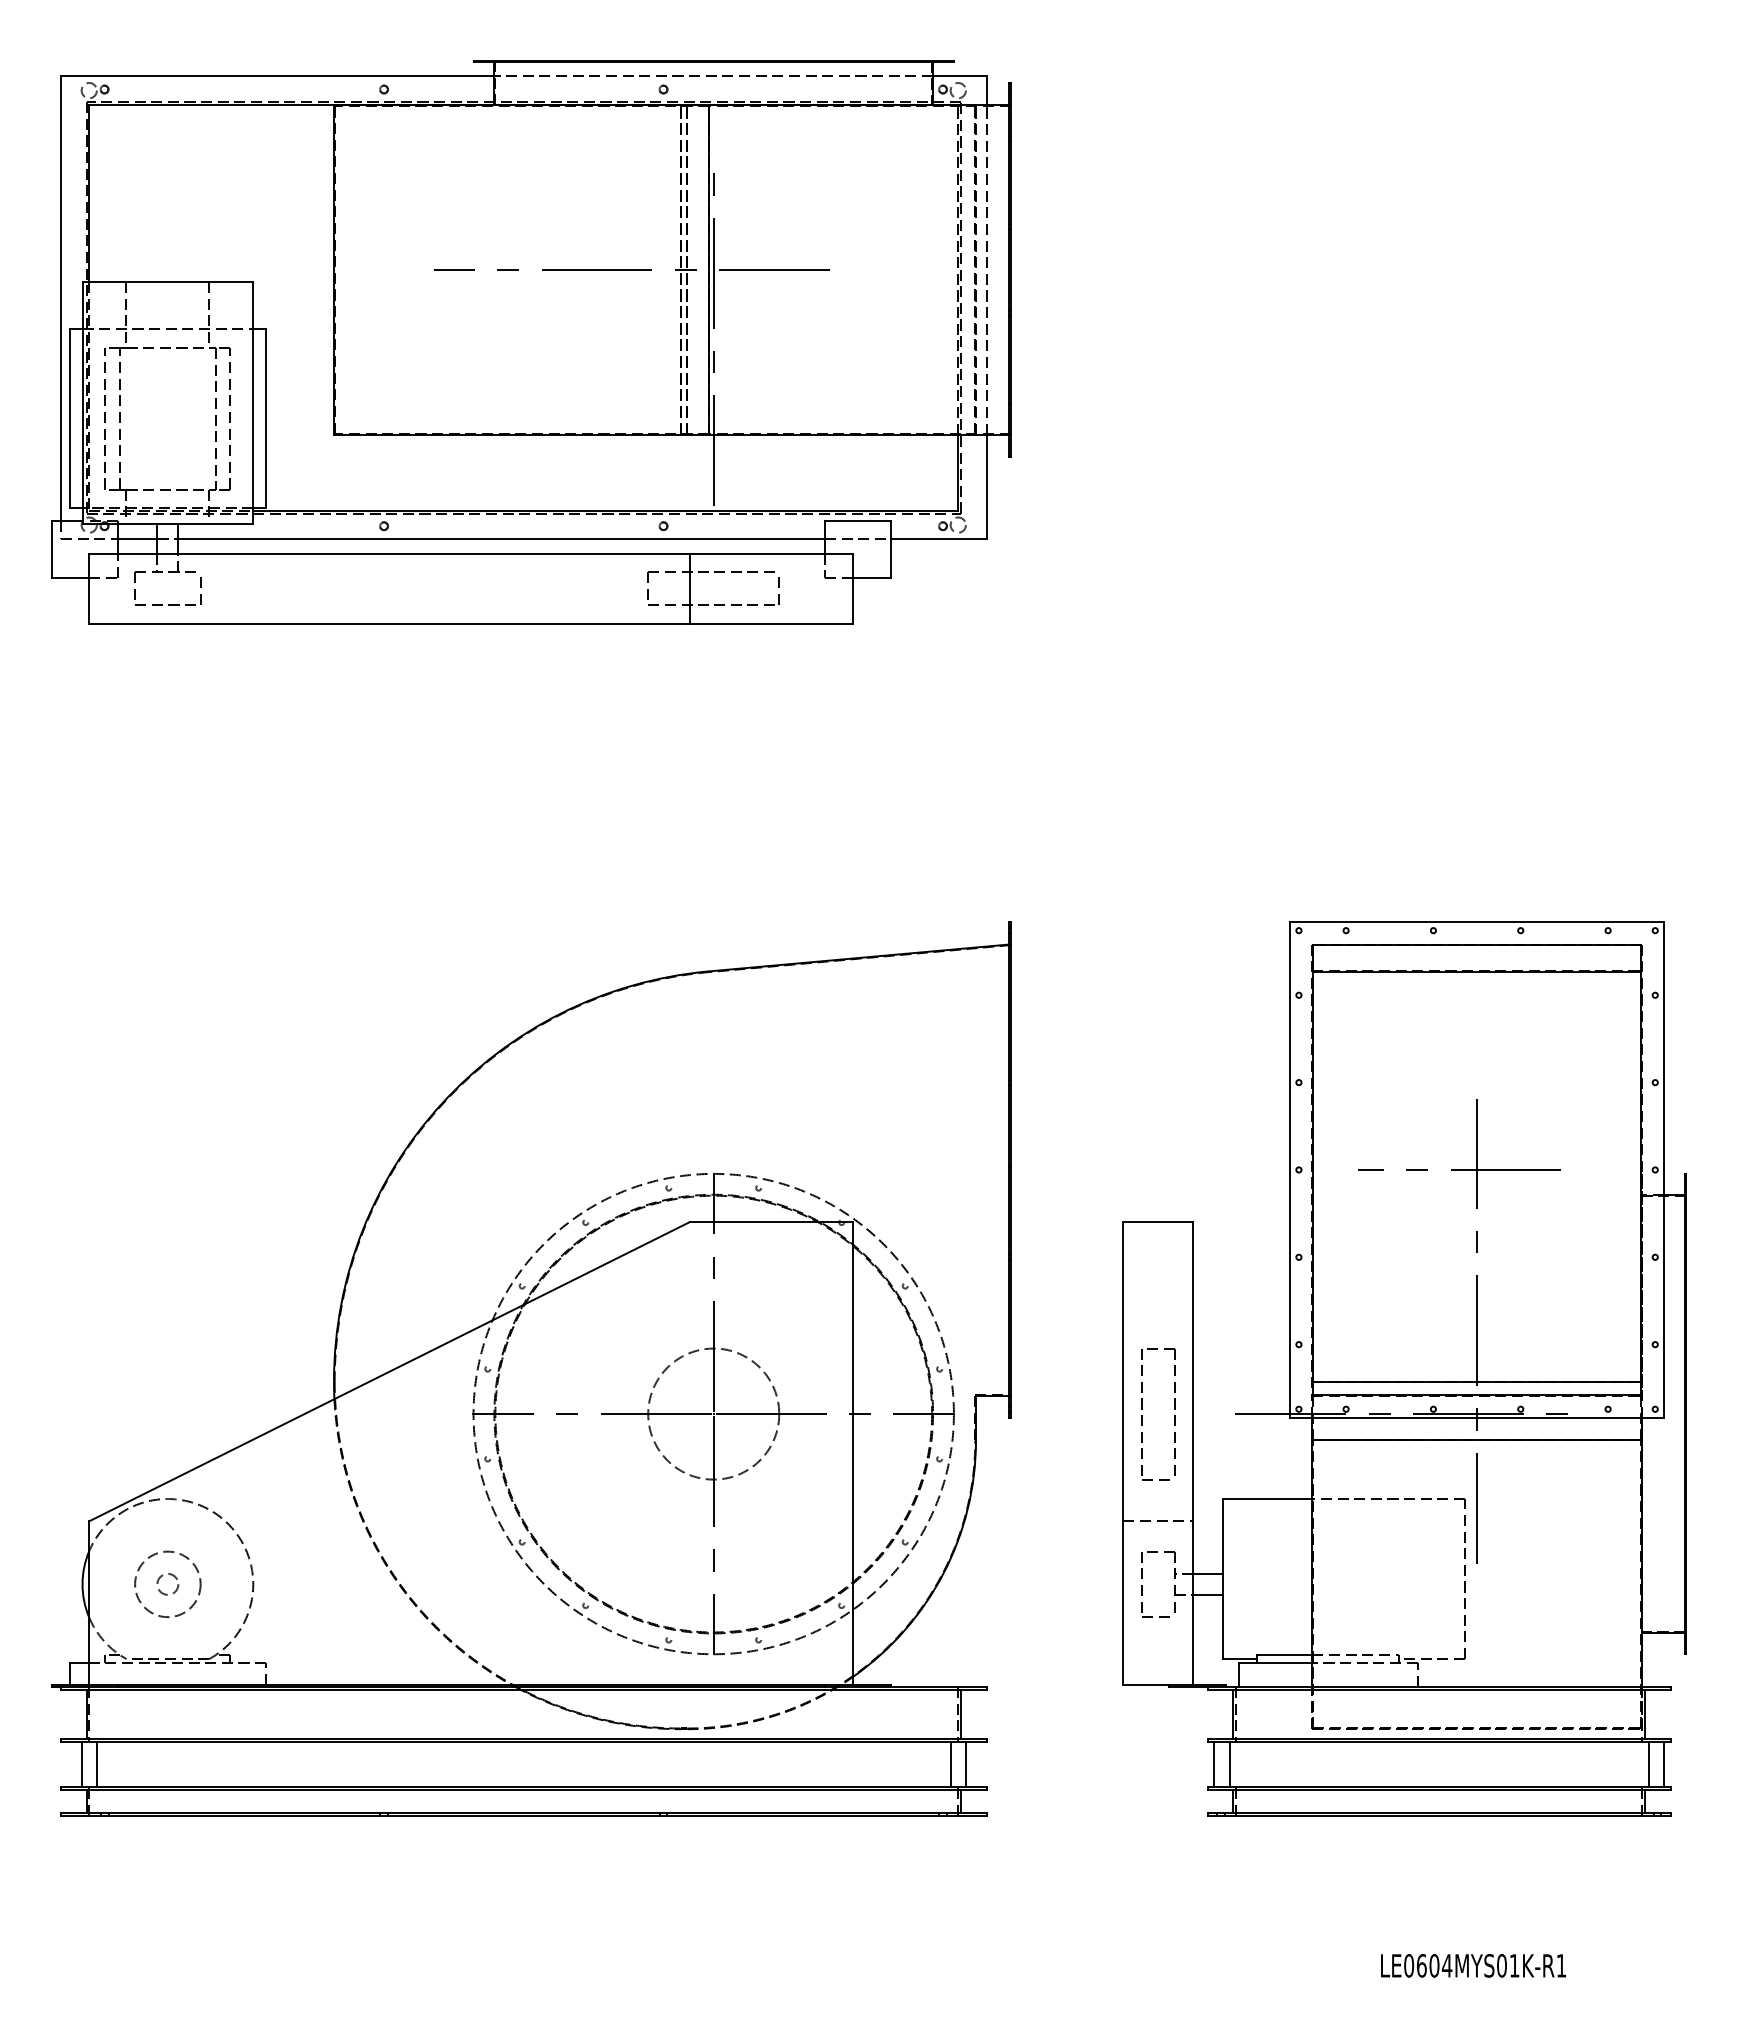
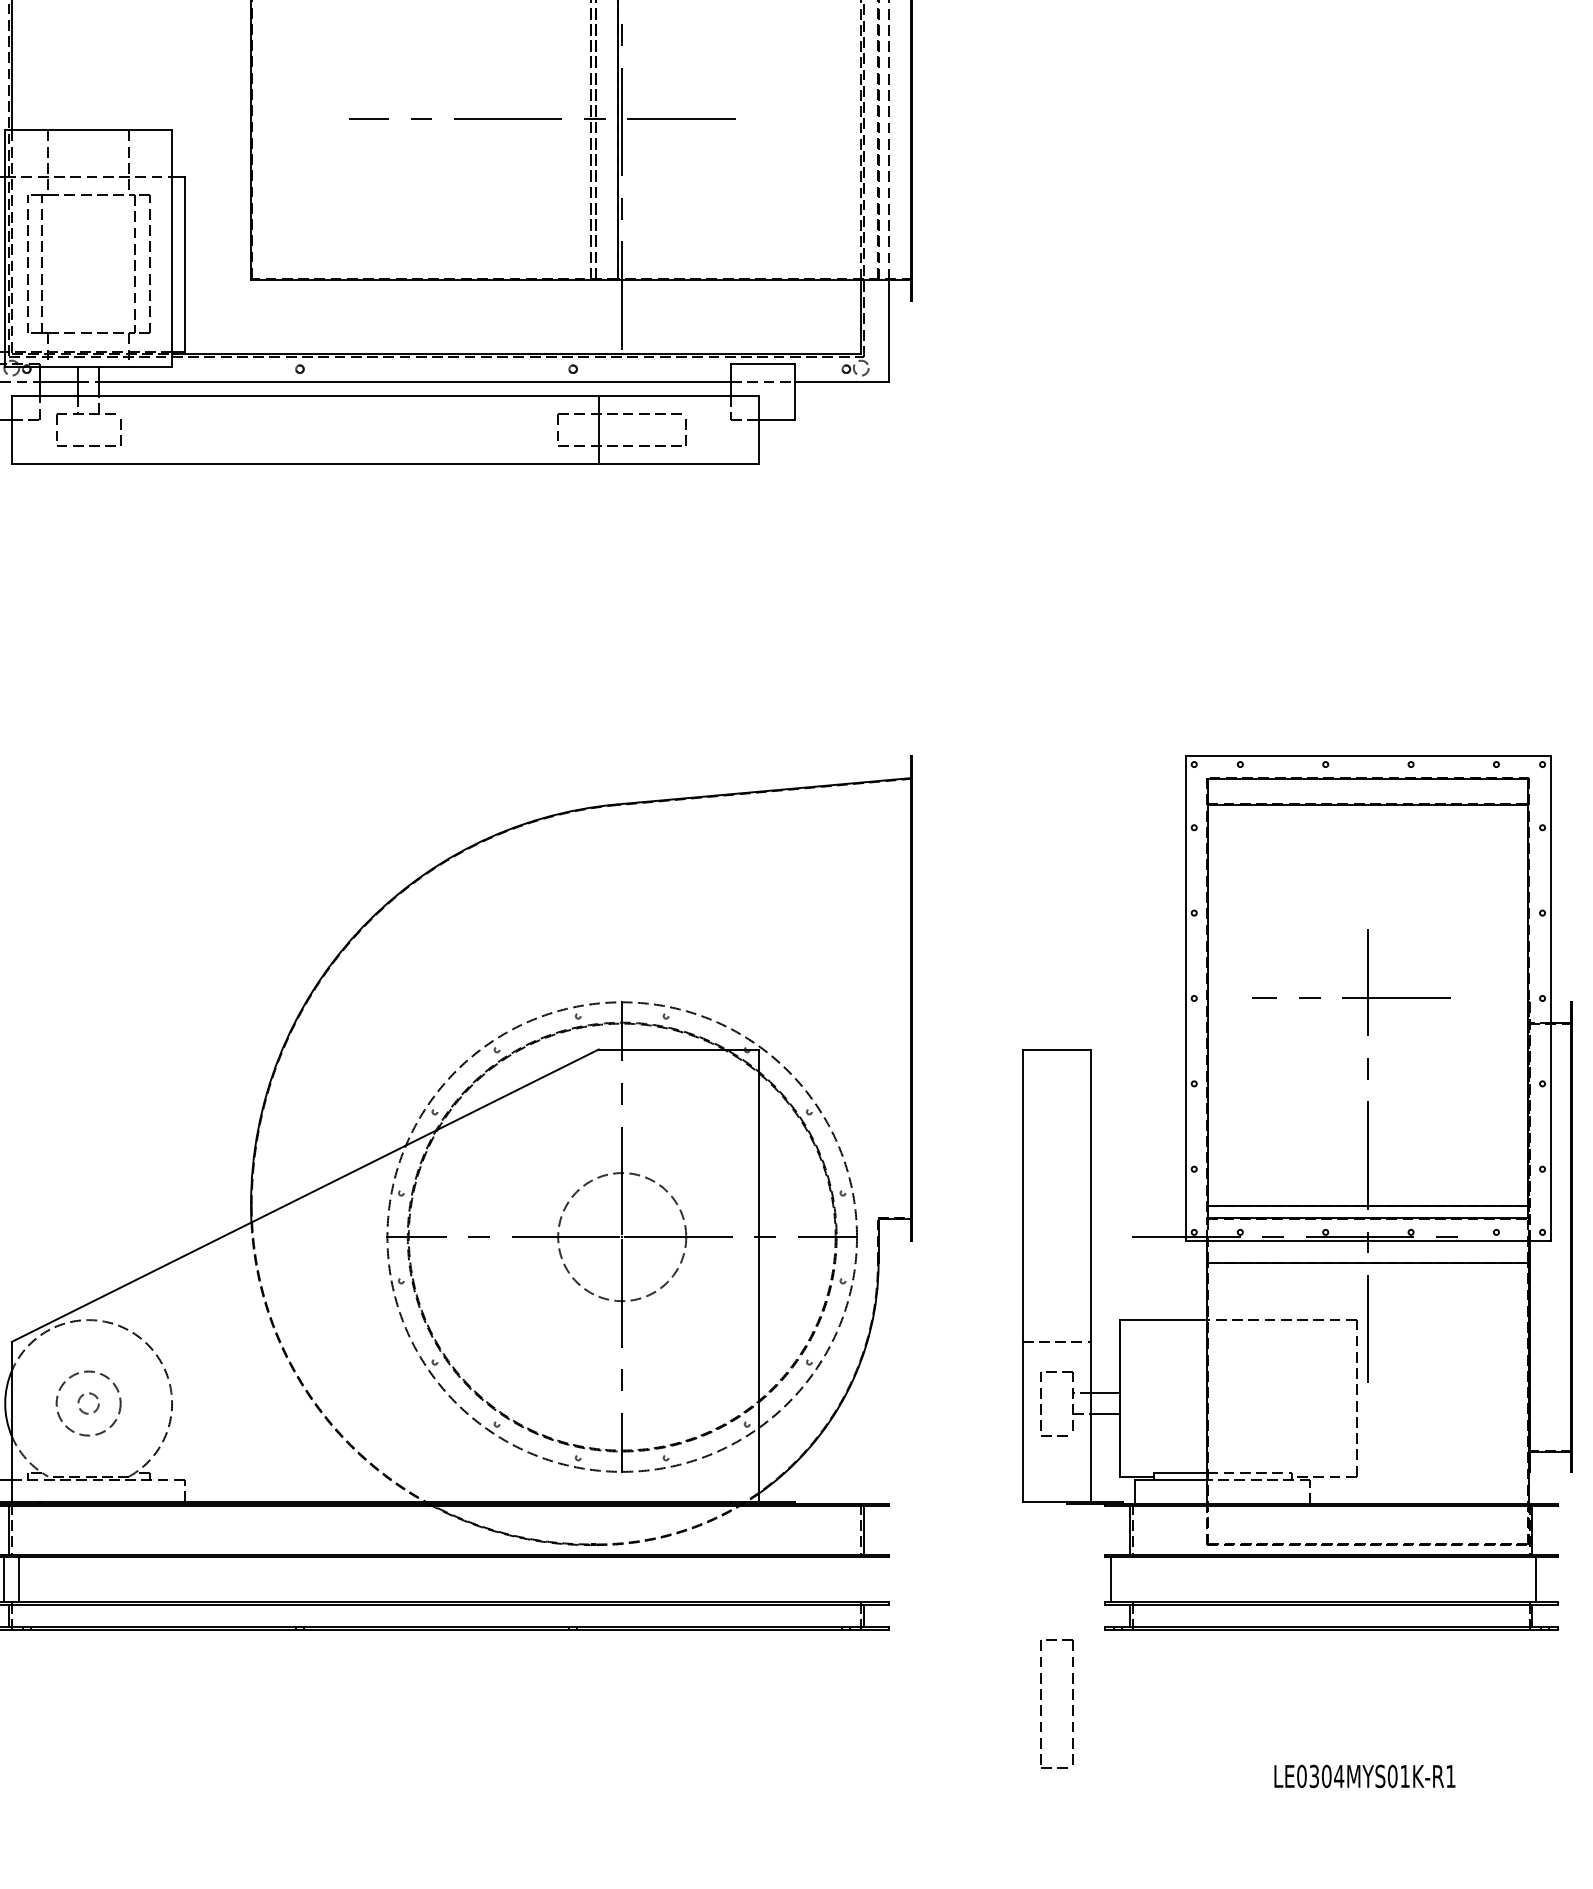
part: (1142, 1415) -> (1041, 1705), moved
line: (950, 1764) -> (853, 1579), removed
line: (965, 1764) -> (868, 1579), removed
line: (1229, 1764) -> (1126, 1579), removed
line: (1663, 1764) -> (1550, 1579), removed
text: (1421, 1965) -> (1314, 1776), LE0604MYS01K-R1 -> LE0304MYS01K-R1

